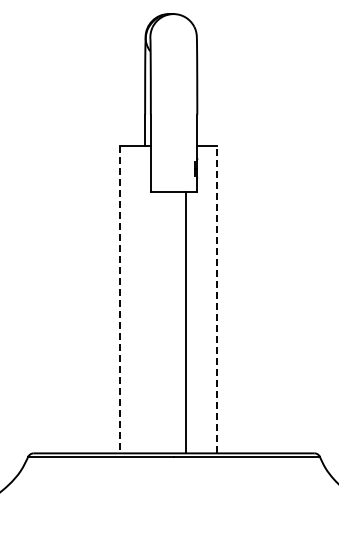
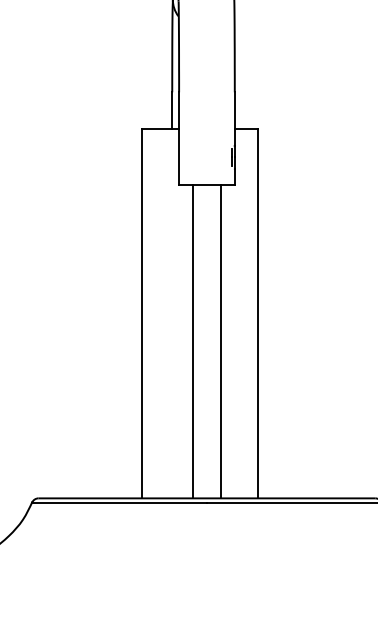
line: (119, 299) -> (141, 313), dashed -> solid
line: (216, 299) -> (257, 313), dashed -> solid
line: (162, 322) -> (193, 341), added

